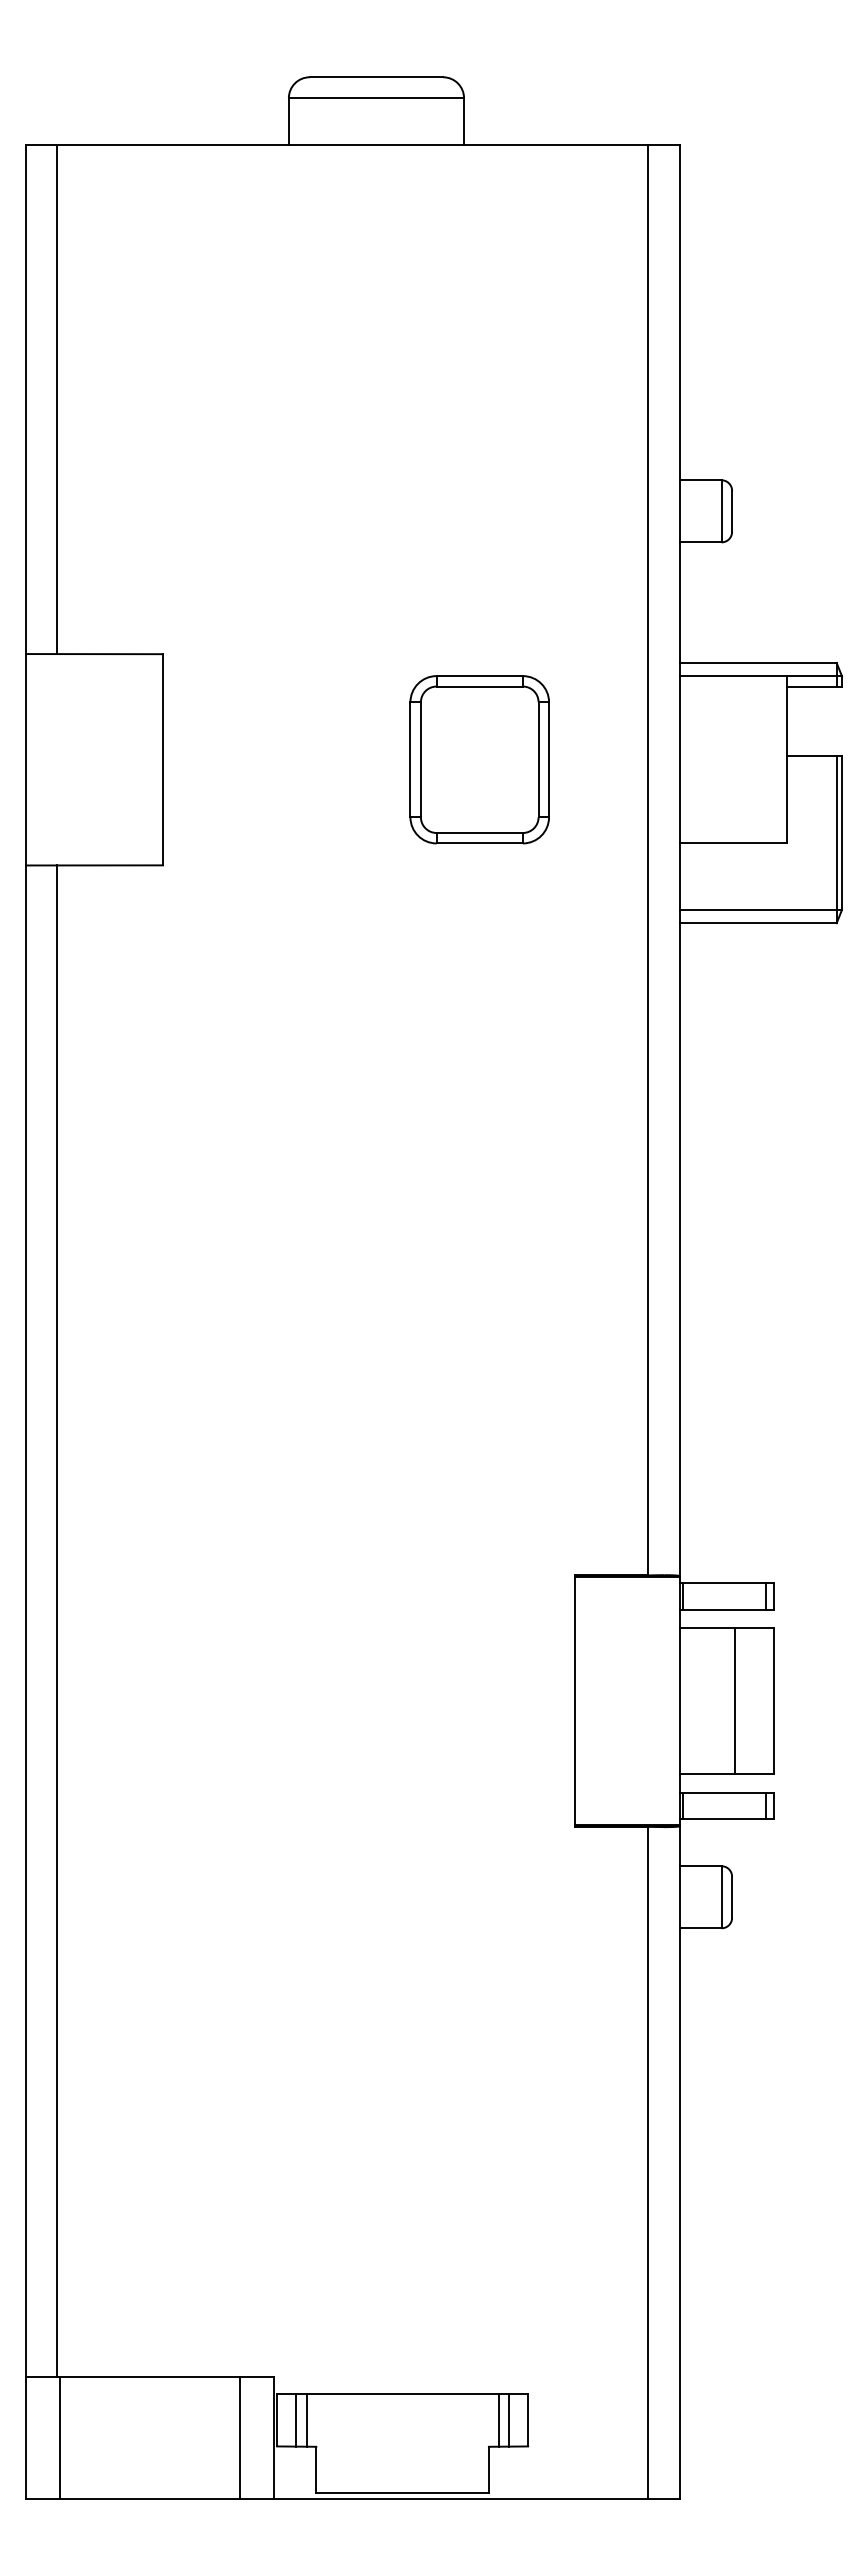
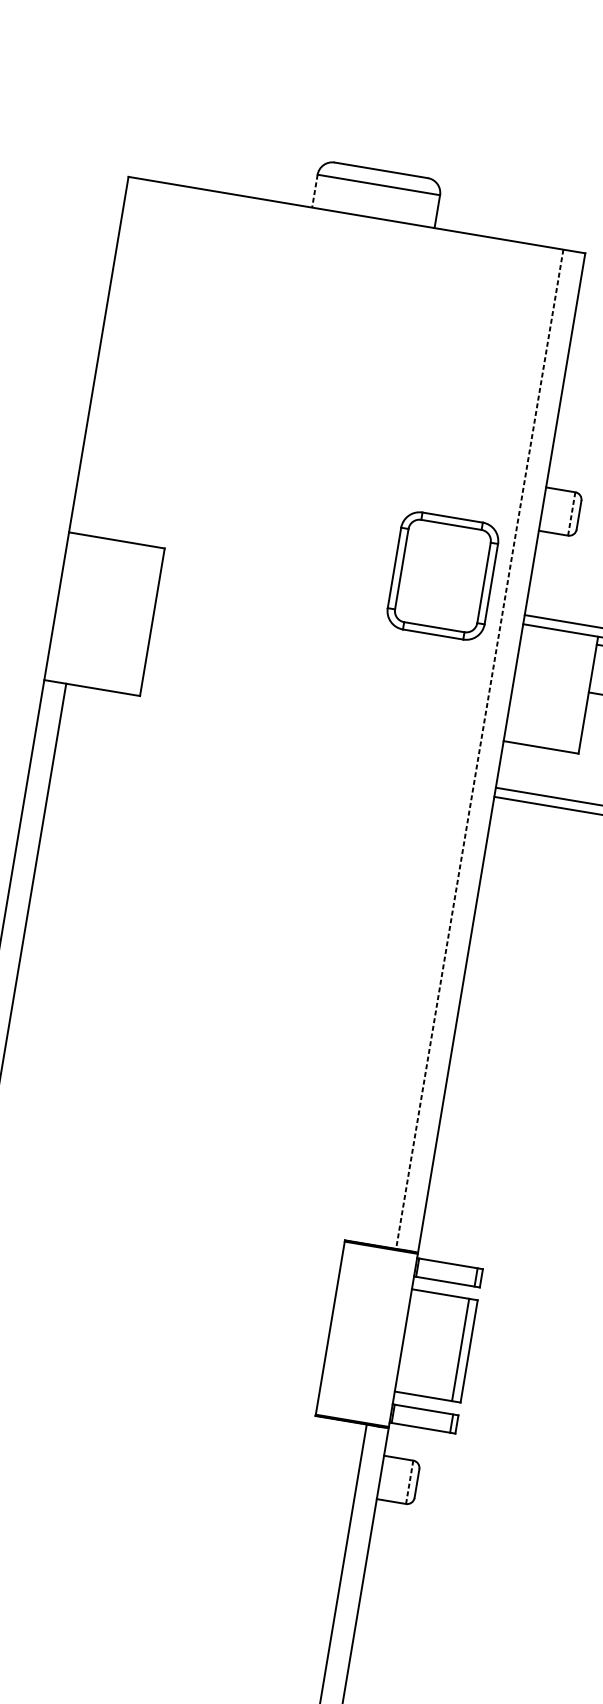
line: (288, 121) -> (314, 190), solid -> dashed
line: (57, 399) -> (120, 358), removed
line: (721, 511) -> (571, 514), solid -> dashed
part: (479, 759) -> (442, 575), moved
line: (648, 860) -> (479, 749), solid -> dashed
line: (734, 1700) -> (460, 1349), moved
line: (721, 1897) -> (409, 1482), solid -> dashed

